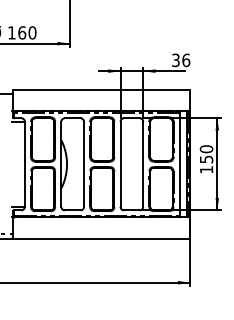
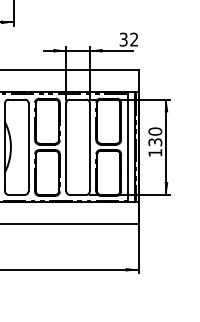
text: (186, 60) -> (134, 39), 36 -> 32
text: (205, 158) -> (154, 141), 150 -> 130

